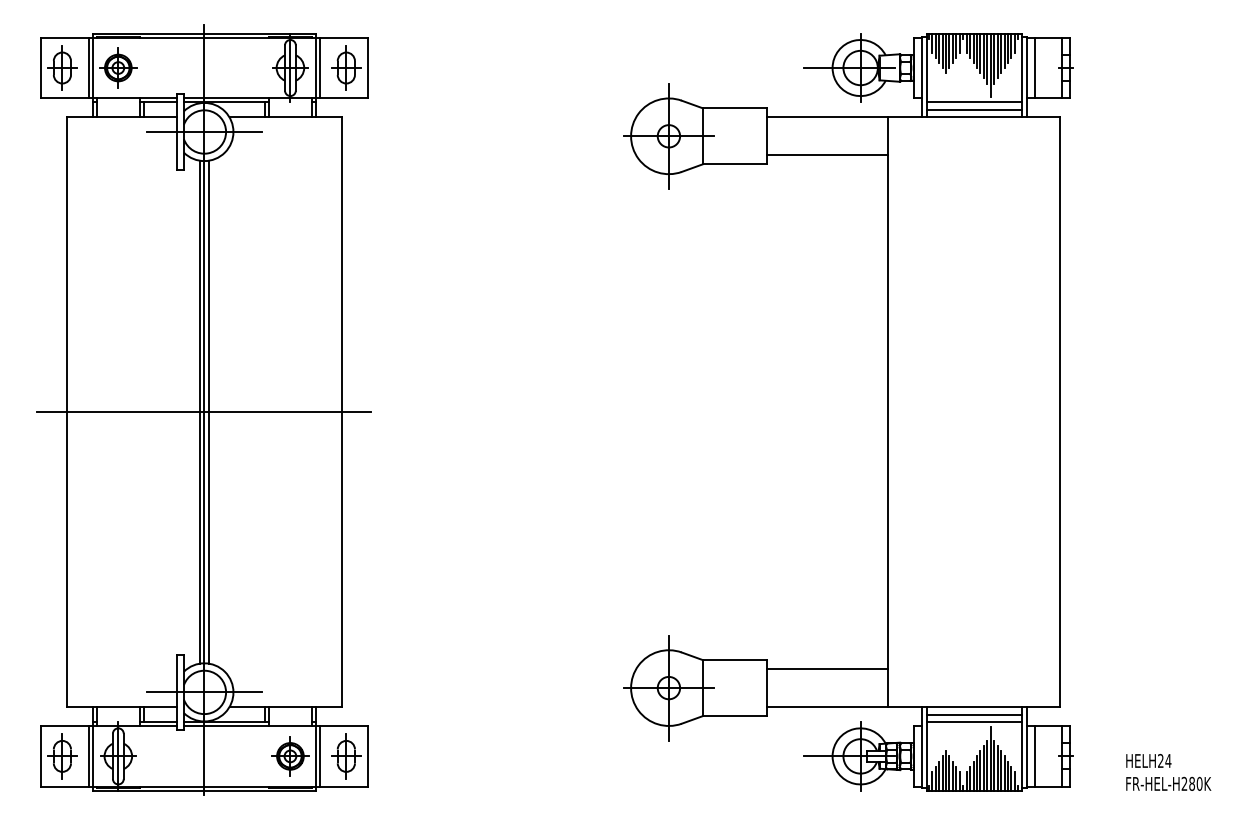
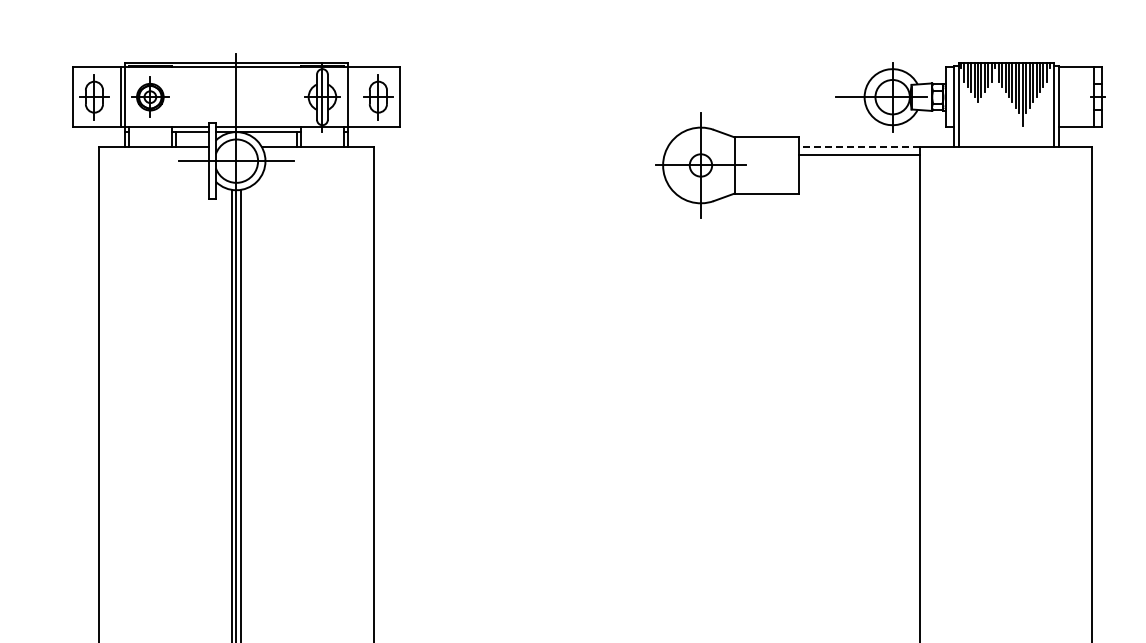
line: (319, 67) -> (351, 96), removed
line: (1034, 67) -> (1066, 96), removed
line: (974, 102) -> (1006, 131), removed
line: (974, 109) -> (1006, 138), removed
line: (827, 117) -> (859, 146), solid -> dashed
line: (827, 155) -> (859, 155), moved
line: (204, 412) -> (236, 441), removed

